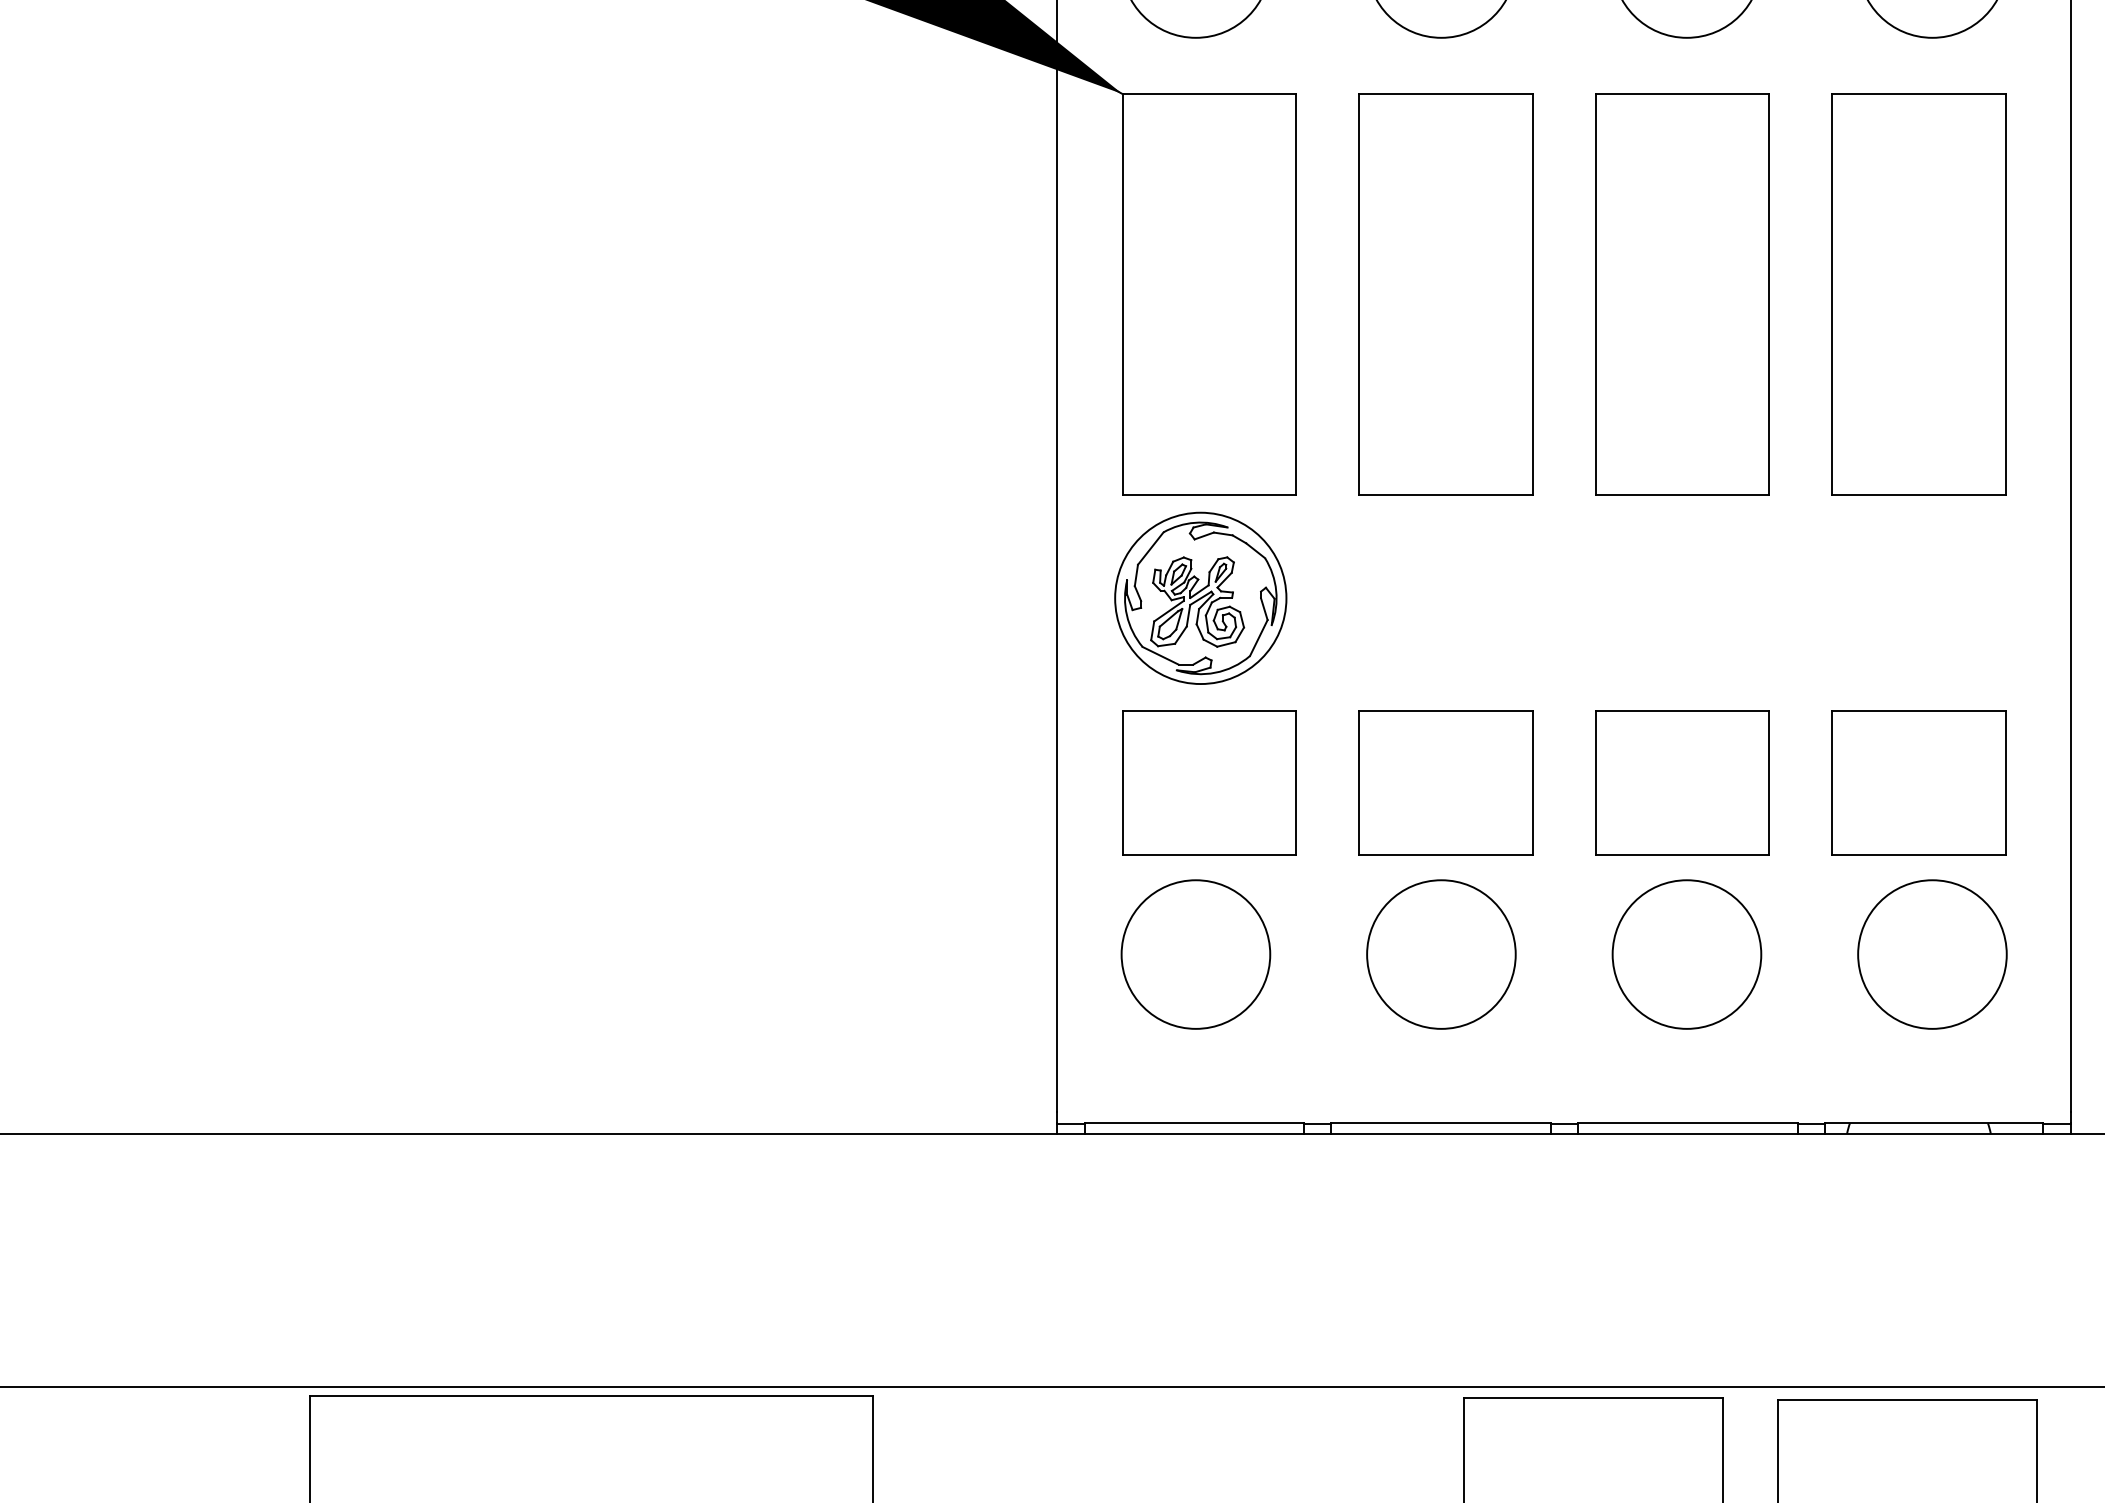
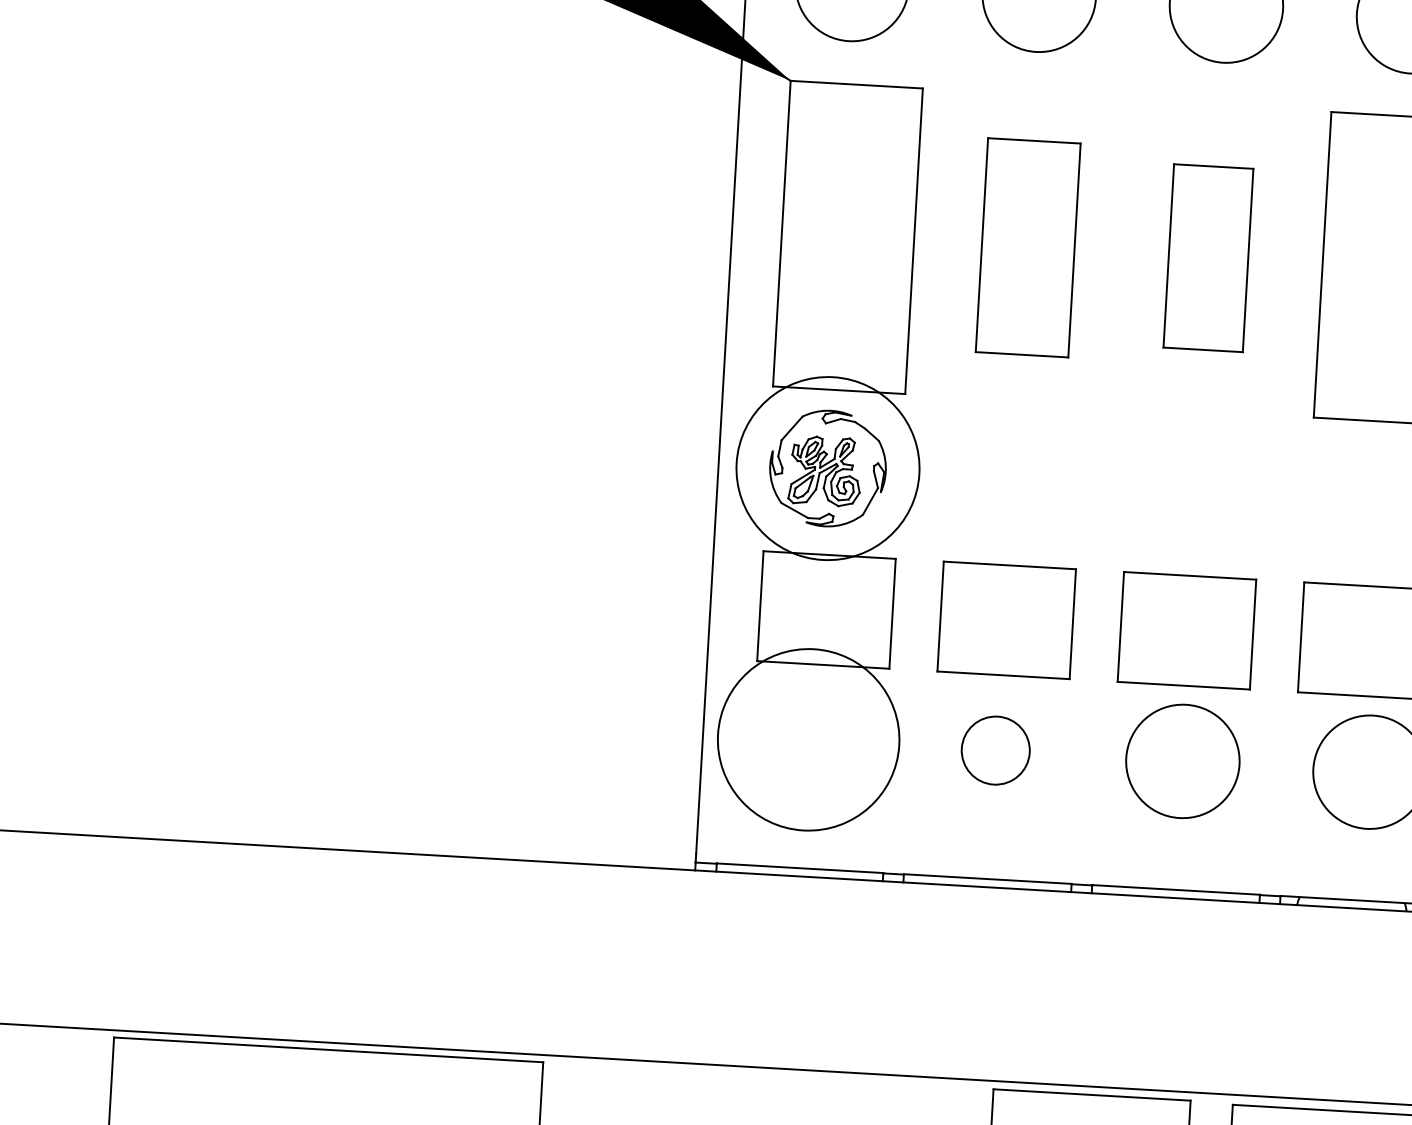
part: (1445, 294) -> (1027, 247), size x0.7
part: (1682, 294) -> (1208, 258), size x0.6
circle: (1200, 598) -> (827, 468), size x1.4
circle: (1195, 954) -> (808, 739), size x1.6
circle: (1441, 954) -> (995, 750), size x0.6

